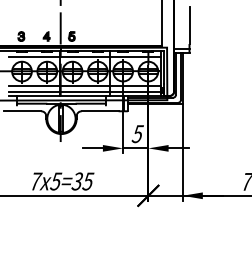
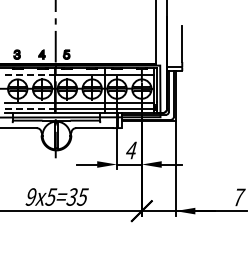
line: (35, 56) -> (30, 74), solid -> dashed
line: (35, 91) -> (30, 108), solid -> dashed
text: (137, 134) -> (131, 150), 5 -> 4
text: (36, 180) -> (31, 196), 7 -> 9

